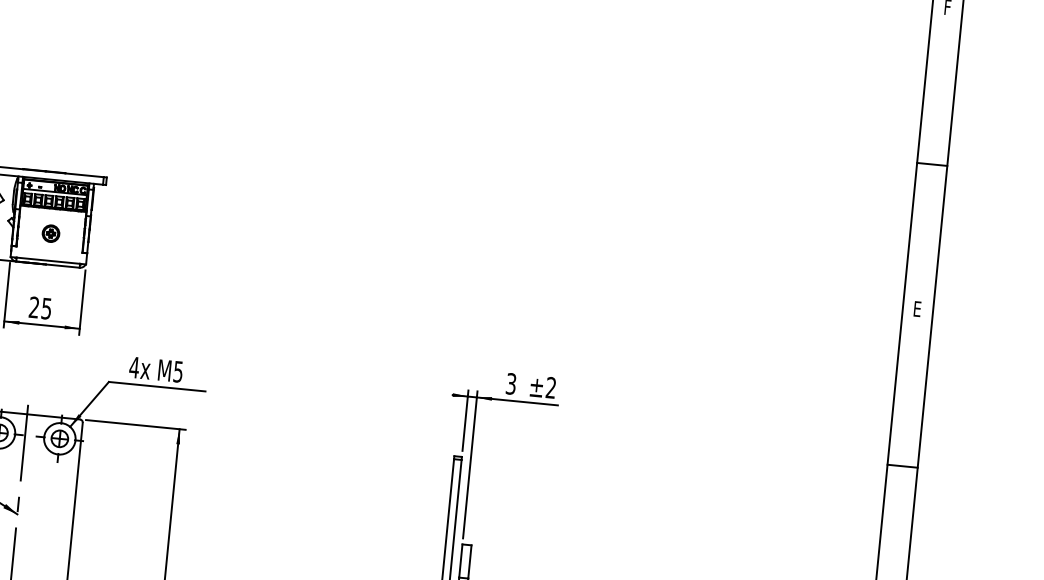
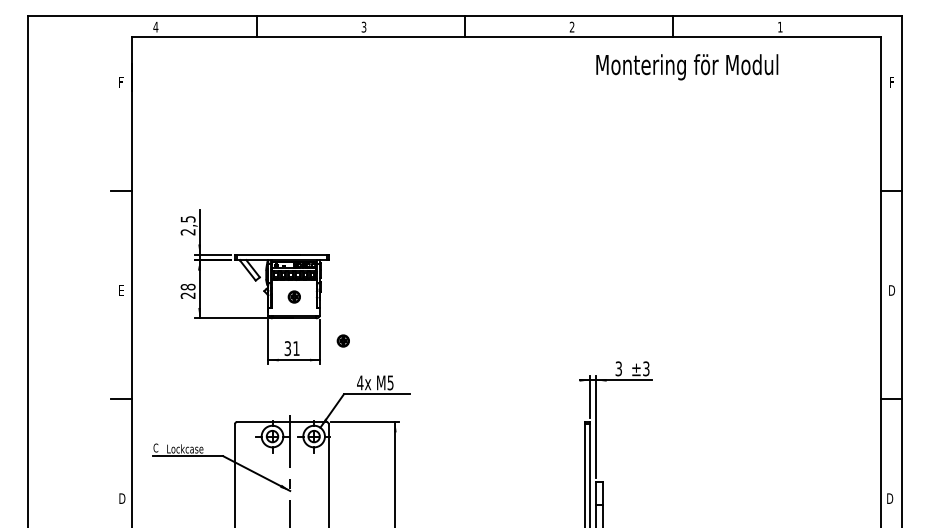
part: (114, 303) -> (342, 340), added
text: (39, 307) -> (291, 348), 25 -> 31
text: (919, 309) -> (892, 290), E -> D
text: (551, 387) -> (646, 368), ±2 -> ±3

